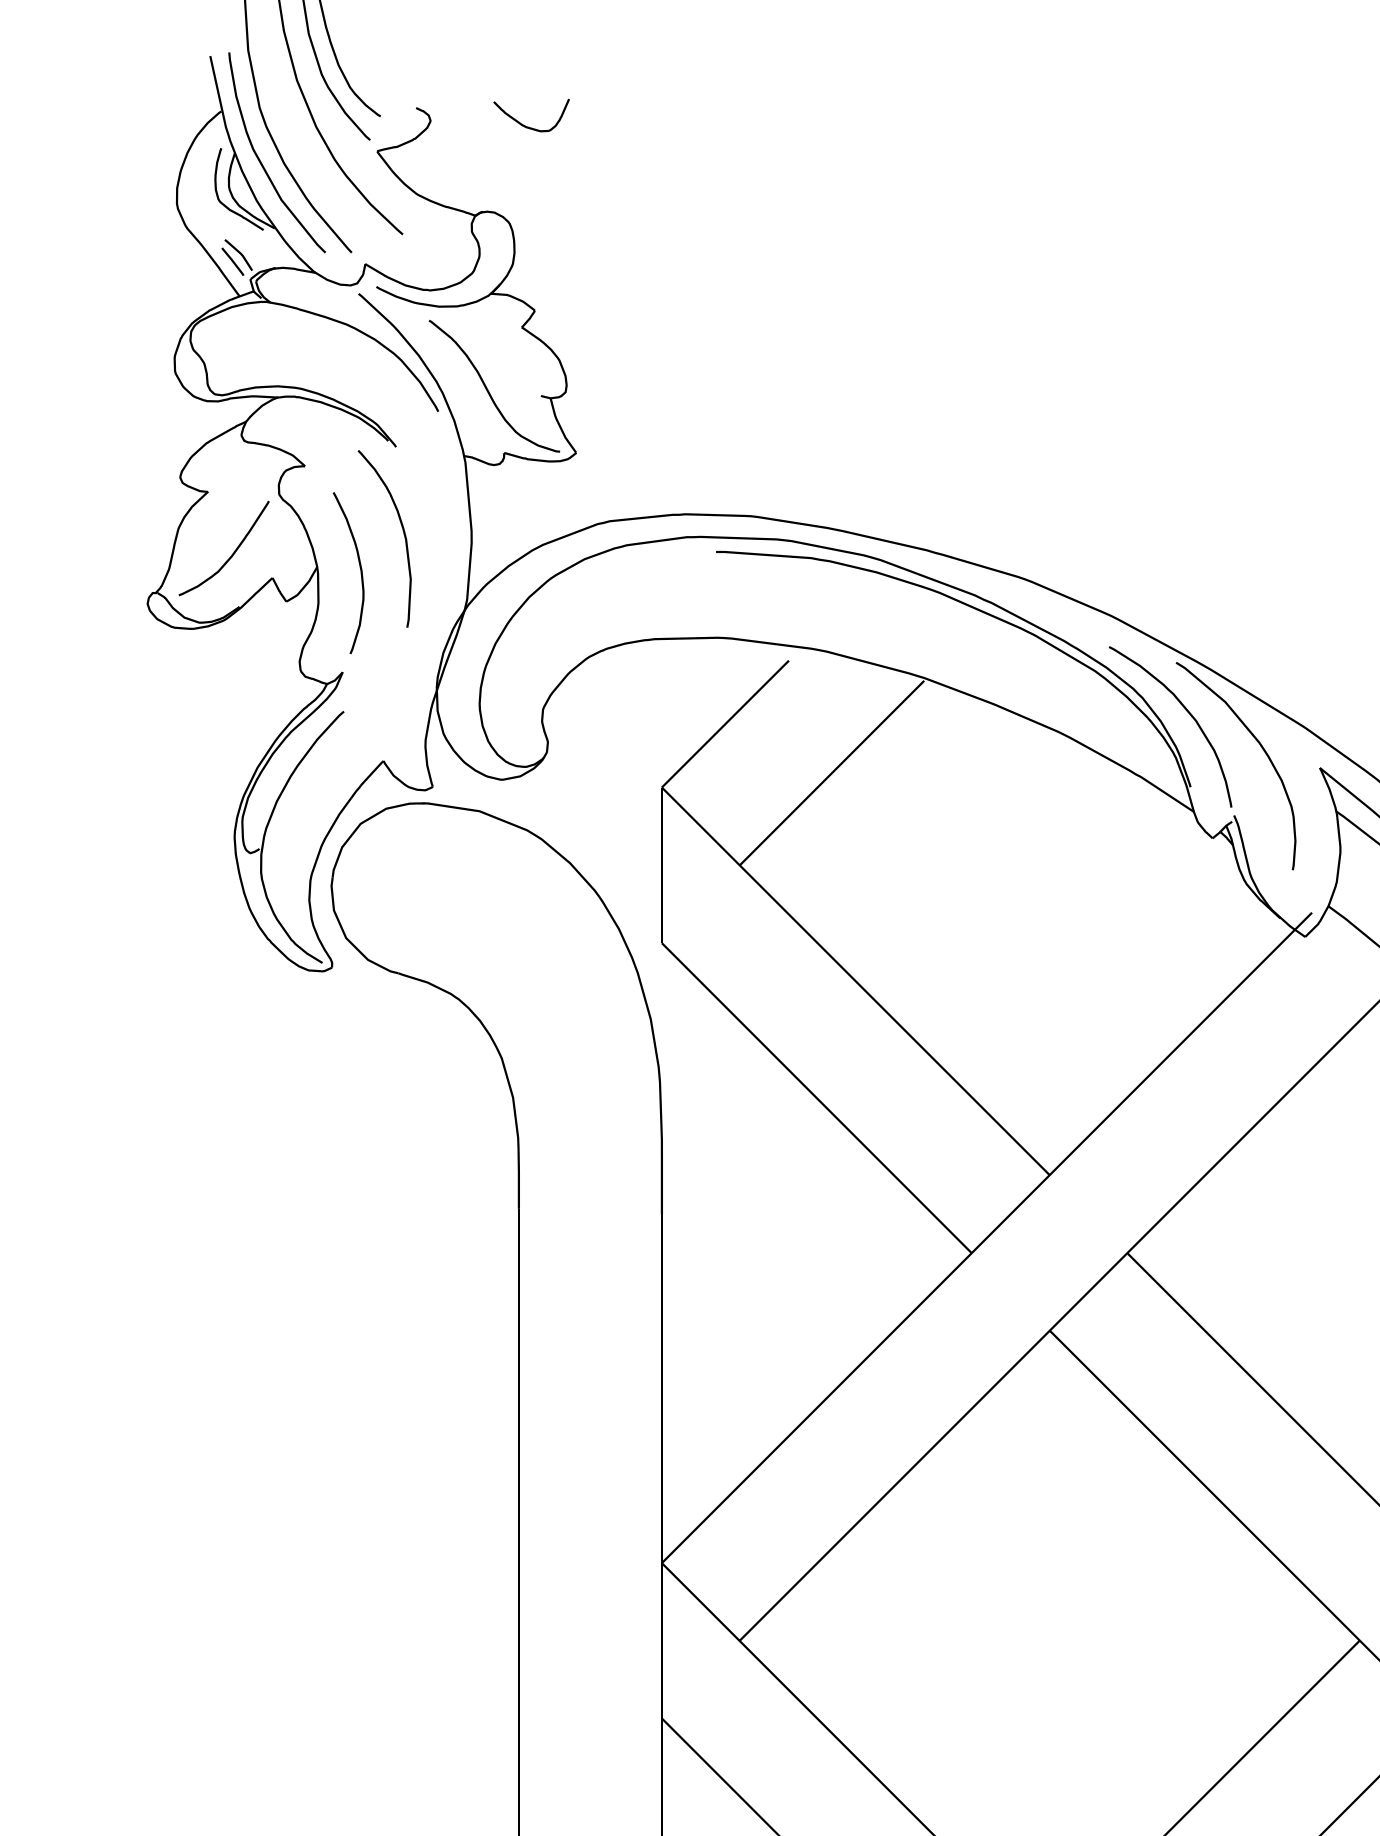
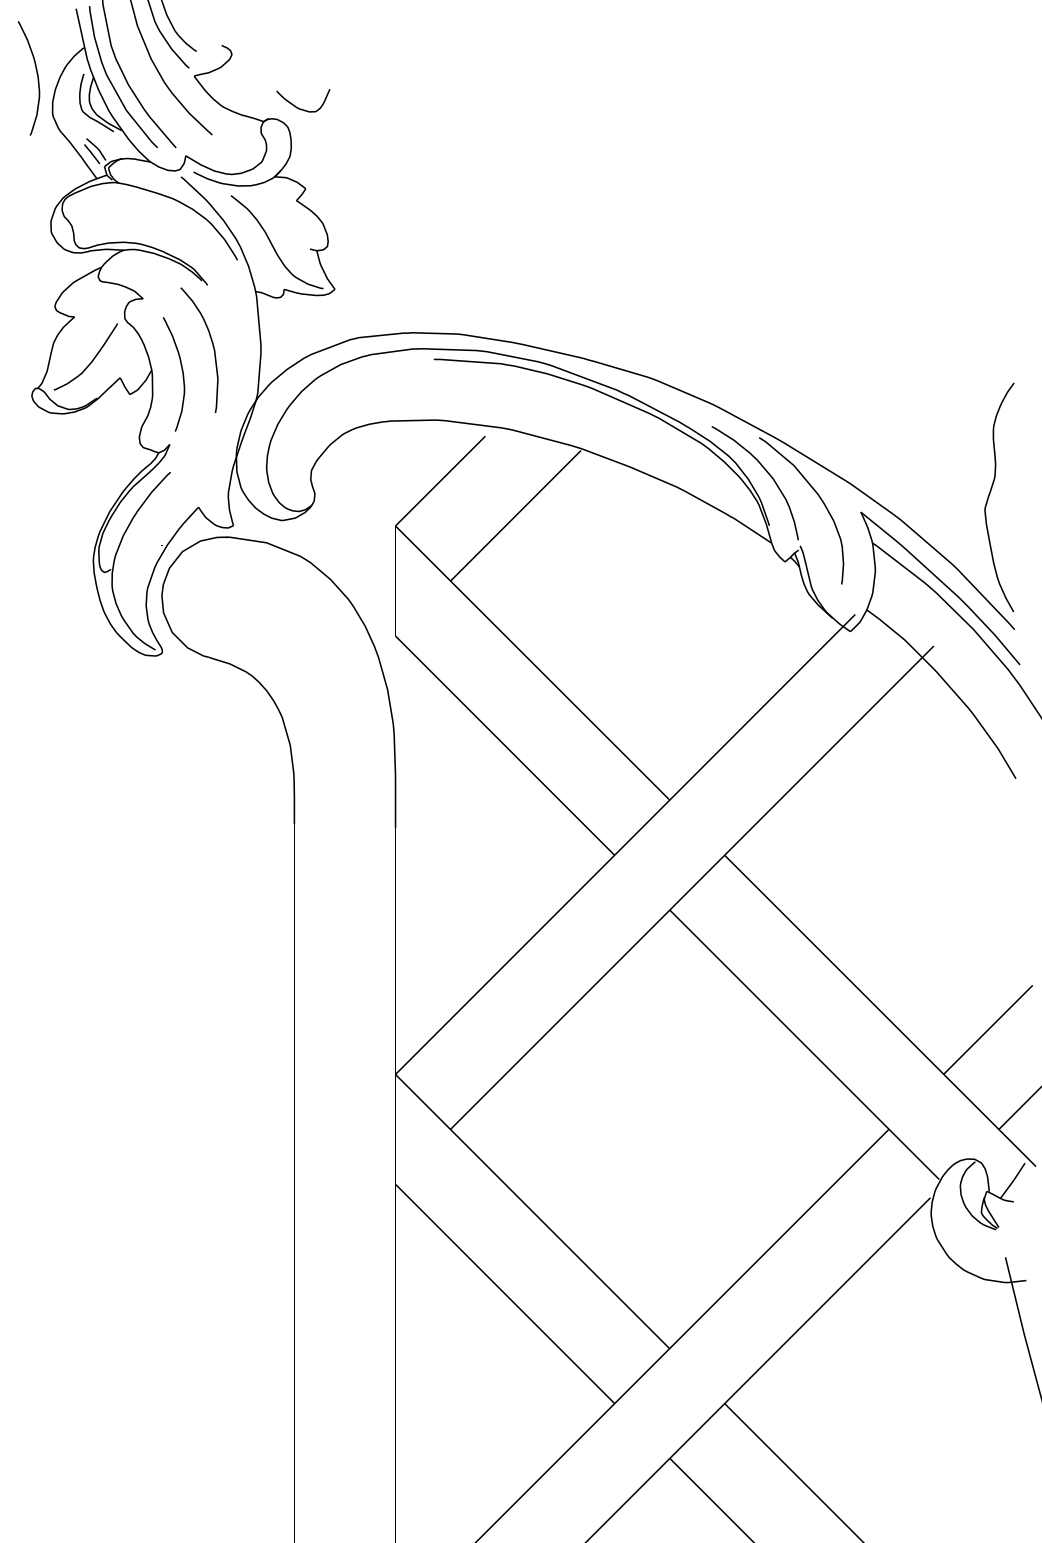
curve: (528, 126) -> (301, 108), moved
curve: (154, 149) -> (36, 74), added

